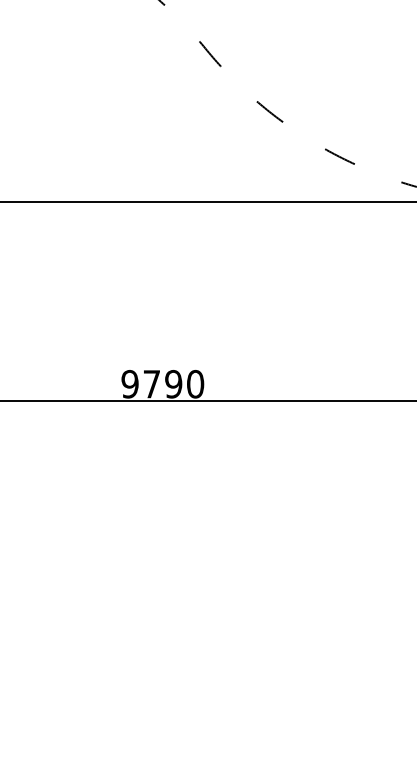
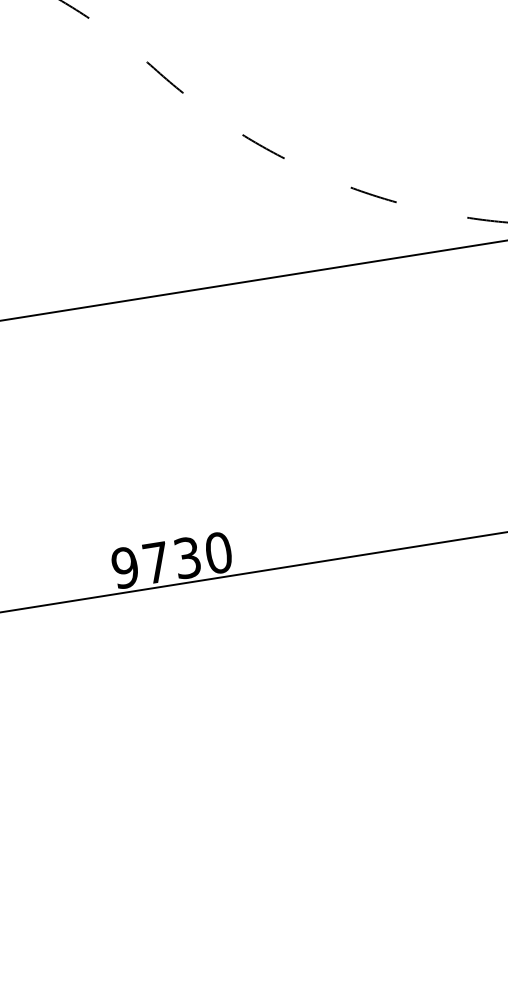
text: (173, 384) -> (187, 558), 9790 -> 9730

